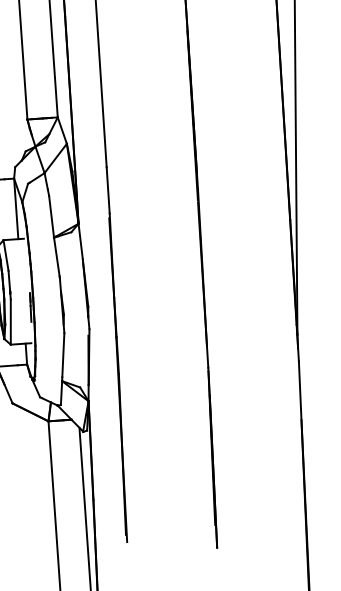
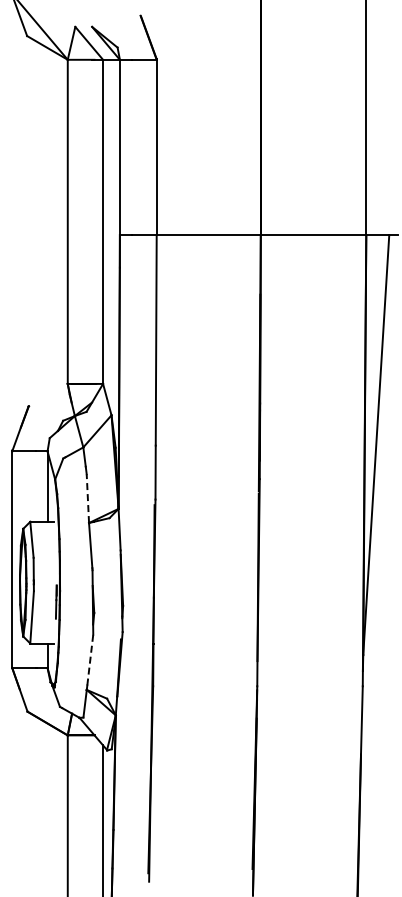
line: (51, 216) -> (87, 498), solid -> dashed
line: (63, 355) -> (90, 660), solid -> dashed

